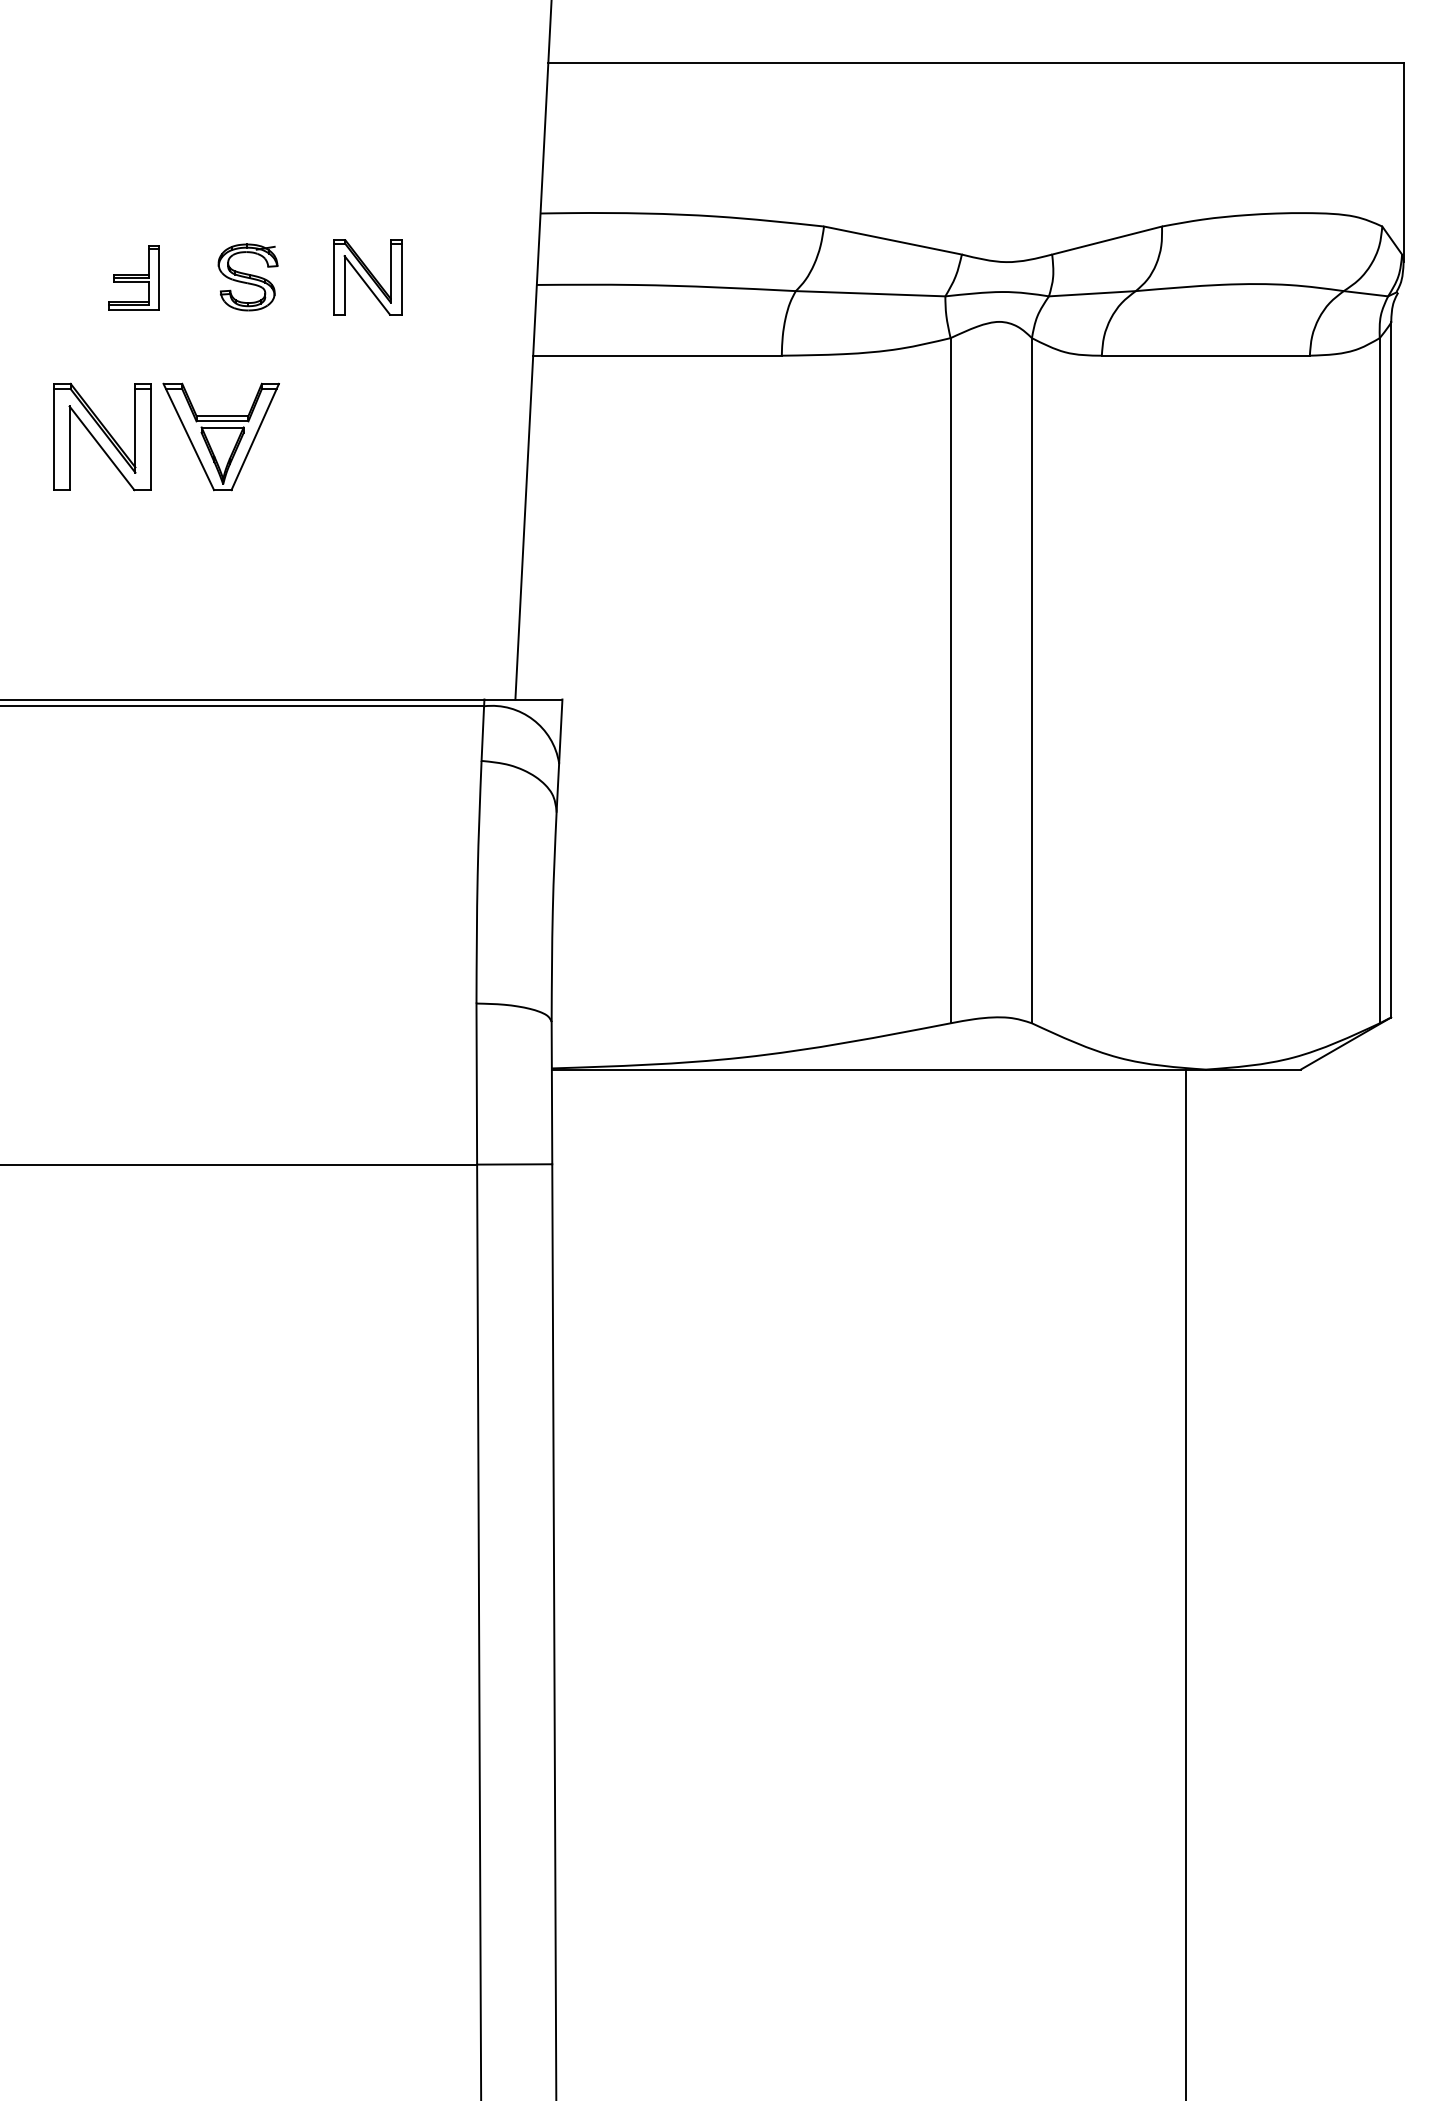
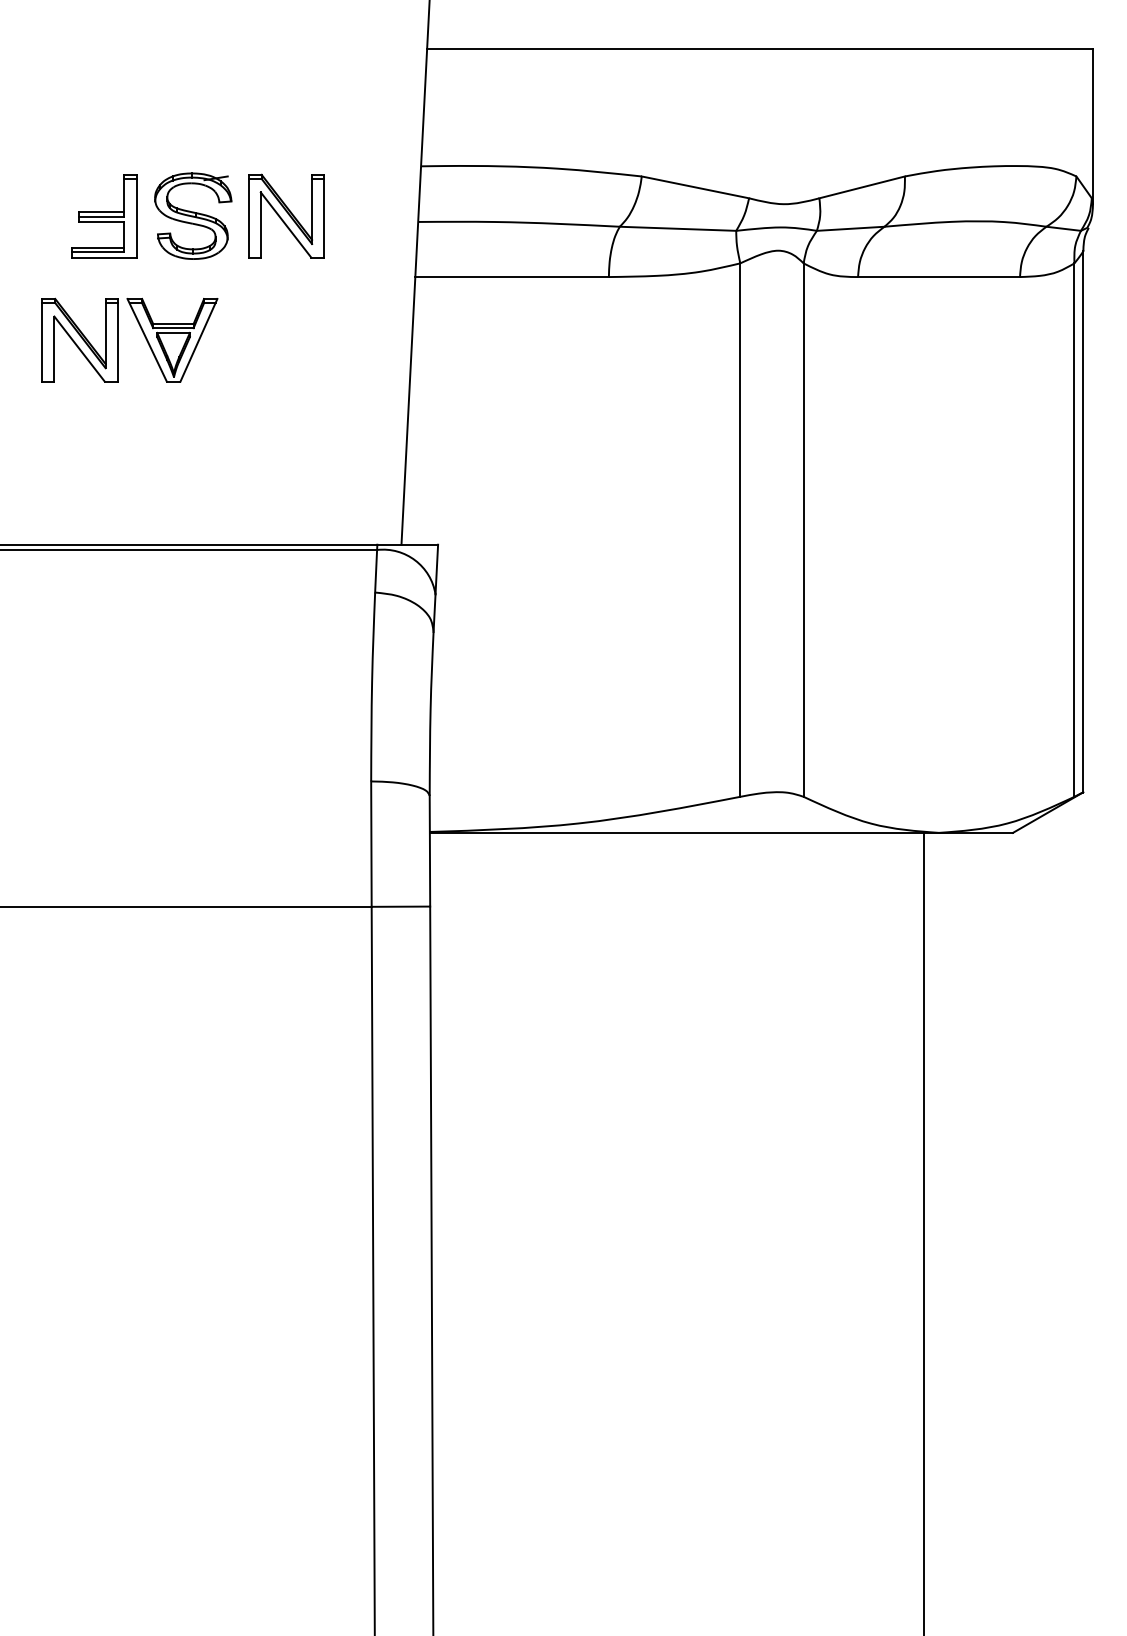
part: (248, 276) -> (193, 215), size x1.67
part: (367, 276) -> (286, 215), size x1.43
part: (133, 277) -> (104, 216), size x1.67

